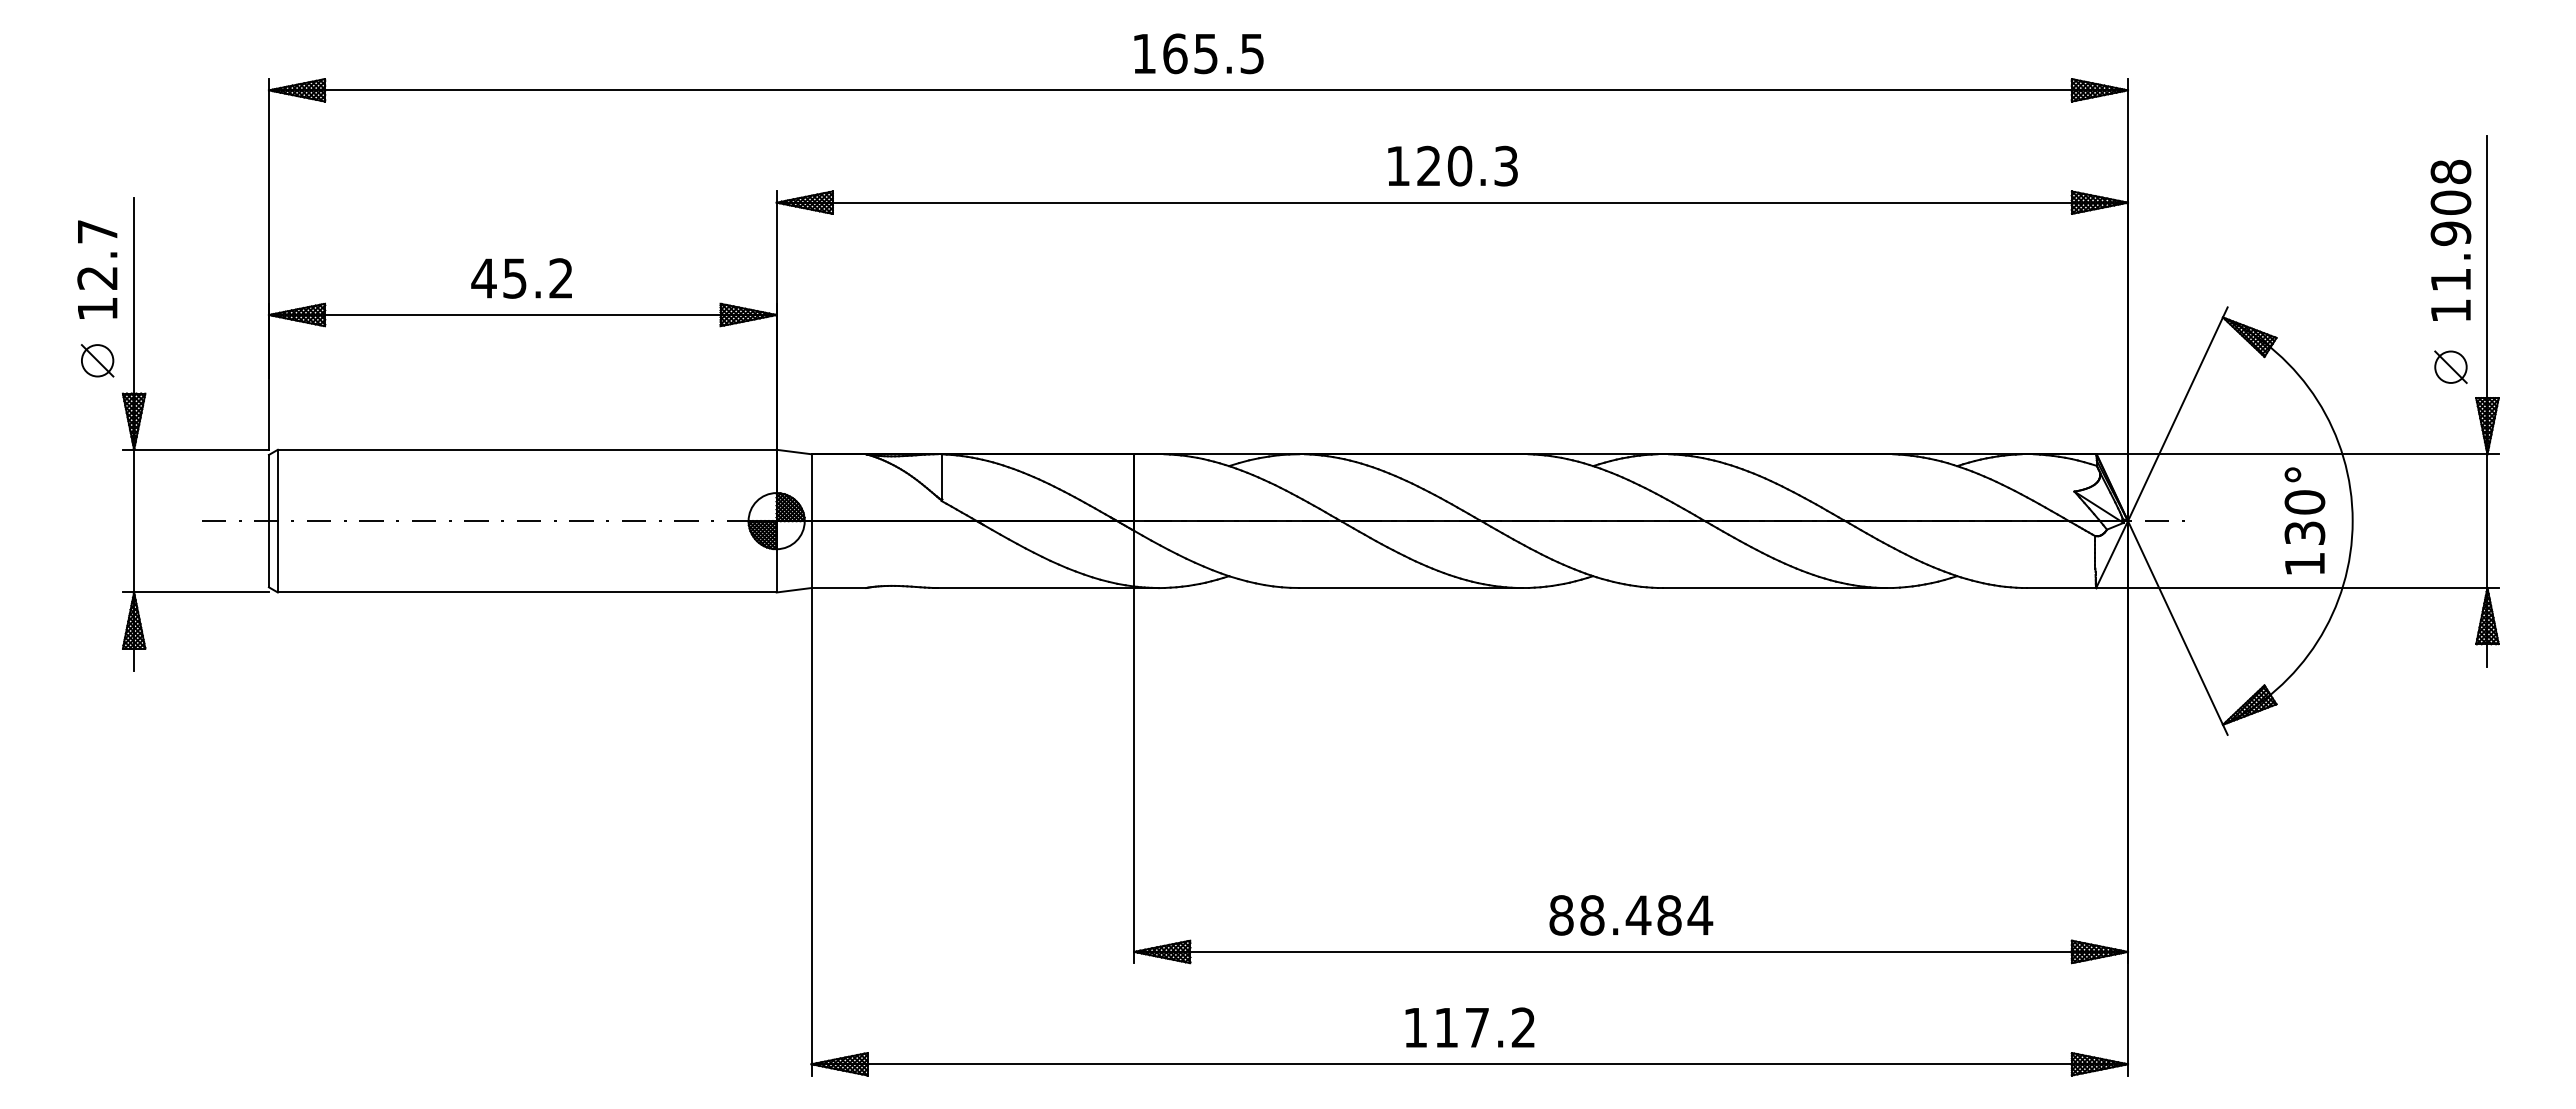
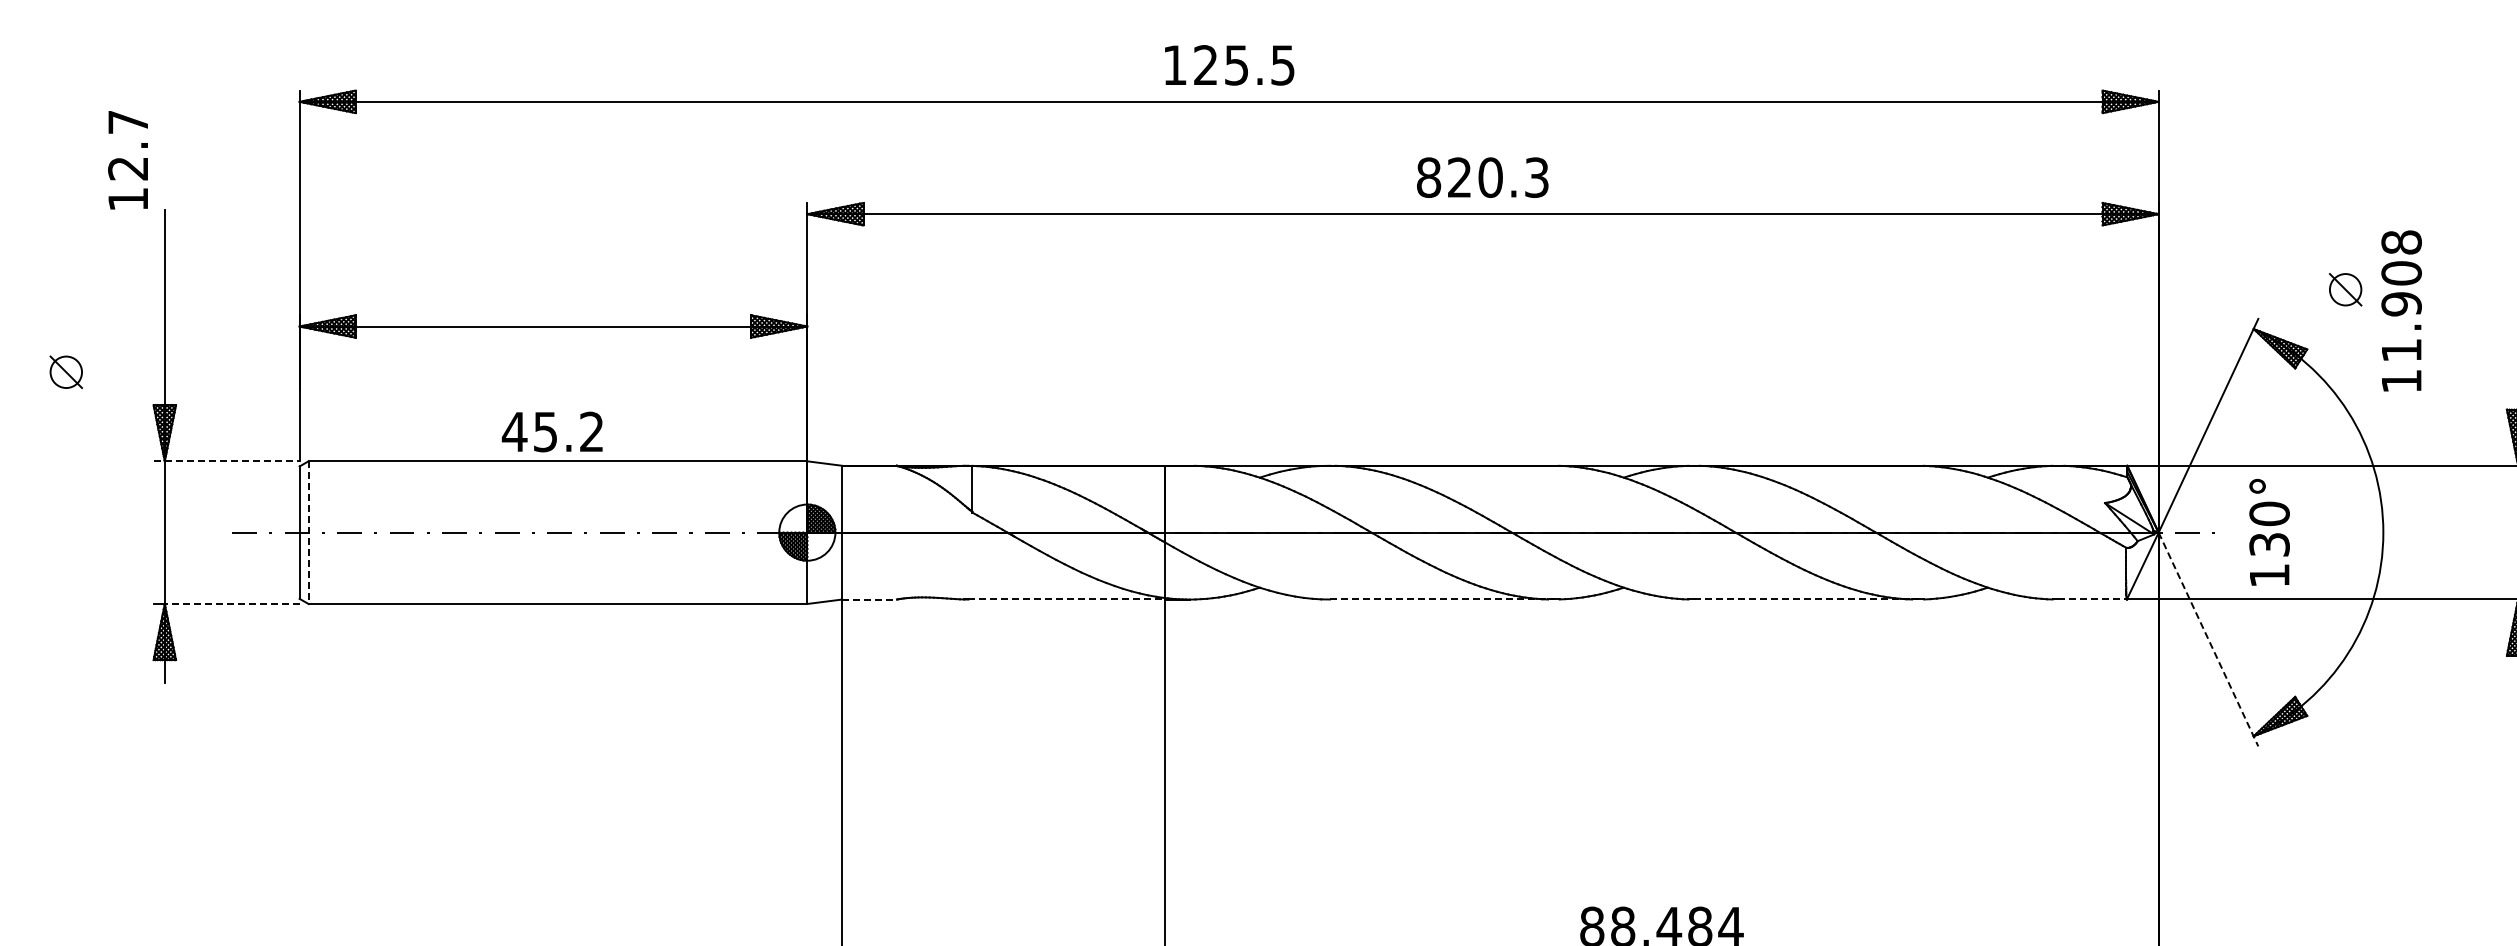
text: (1175, 53) -> (1206, 65), 165.5 -> 125.5
text: (1398, 165) -> (1429, 177), 120.3 -> 820.3
text: (2450, 240) -> (2401, 311), moved
text: (97, 269) -> (128, 160), moved
text: (521, 278) -> (552, 432), moved
part: (97, 360) -> (66, 372), moved
part: (2450, 366) -> (2345, 289), moved
line: (196, 449) -> (227, 461), solid -> dashed
text: (2304, 520) -> (2269, 532), moved
line: (277, 521) -> (308, 533), solid -> dashed
line: (1036, 587) -> (1067, 599), solid -> dashed
line: (1411, 587) -> (1442, 599), solid -> dashed
line: (1775, 587) -> (1806, 599), solid -> dashed
line: (2062, 587) -> (2093, 599), solid -> dashed
line: (839, 588) -> (870, 600), solid -> dashed
line: (201, 592) -> (232, 604), solid -> dashed
line: (2177, 628) -> (2208, 640), solid -> dashed

